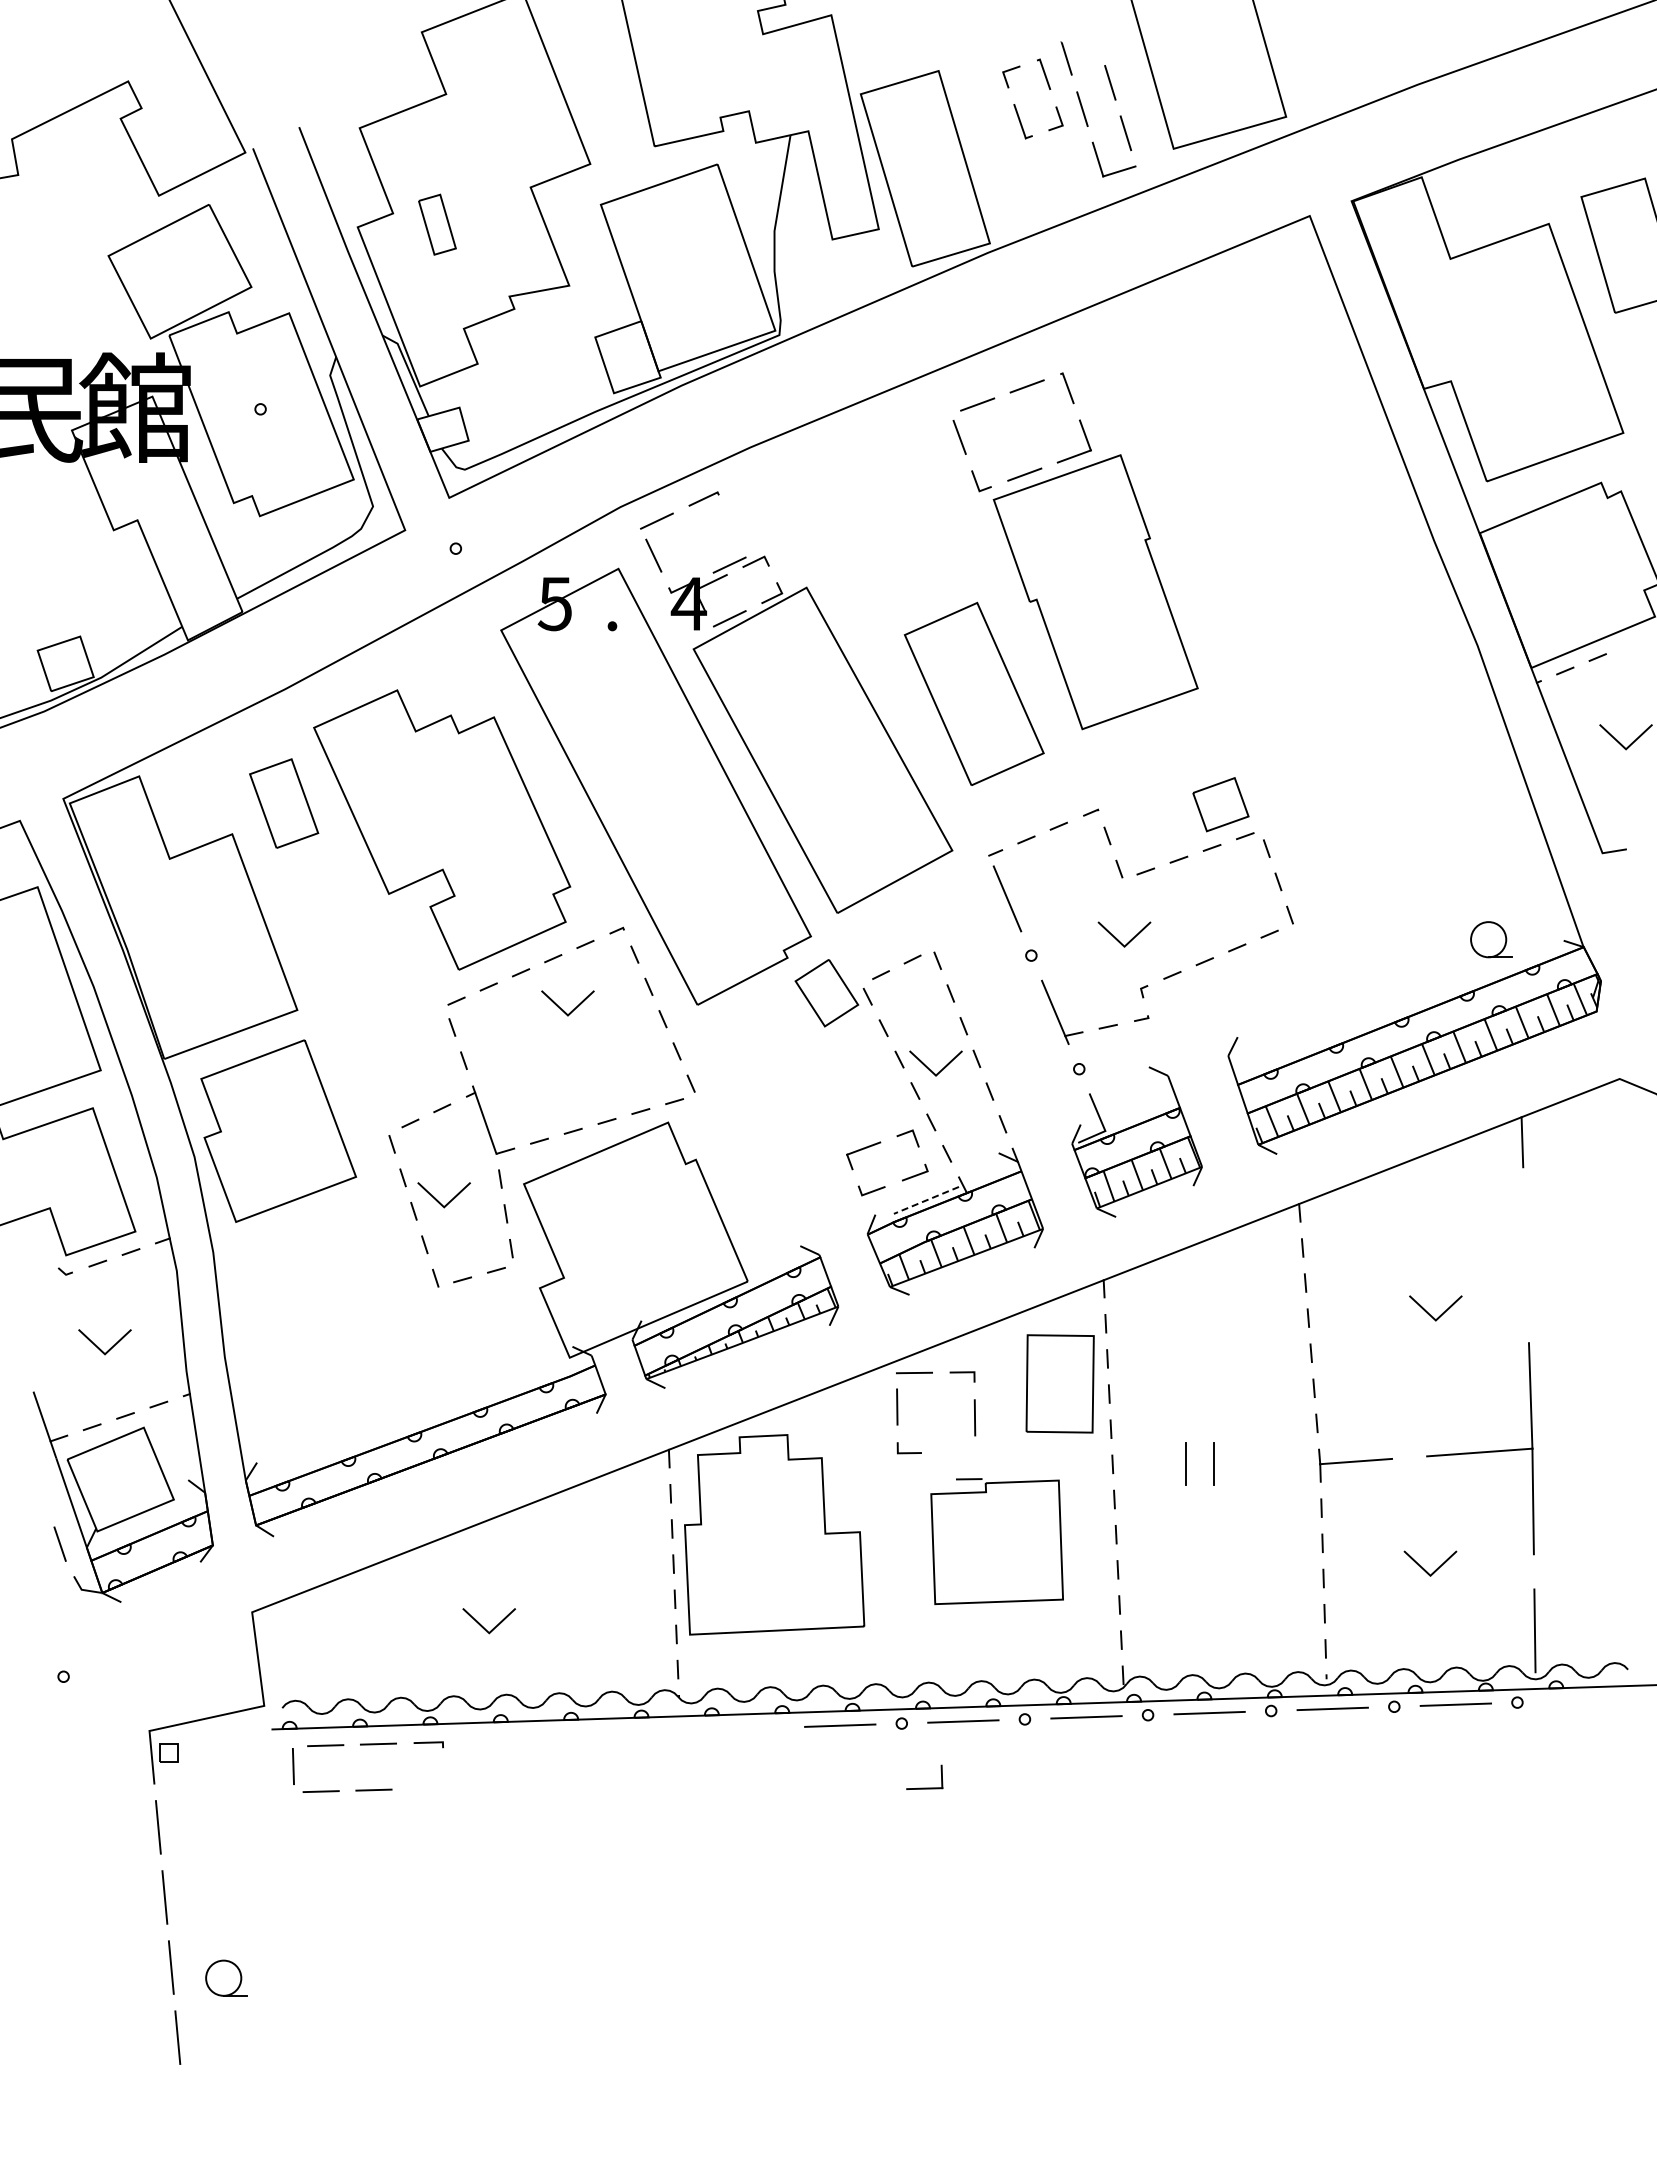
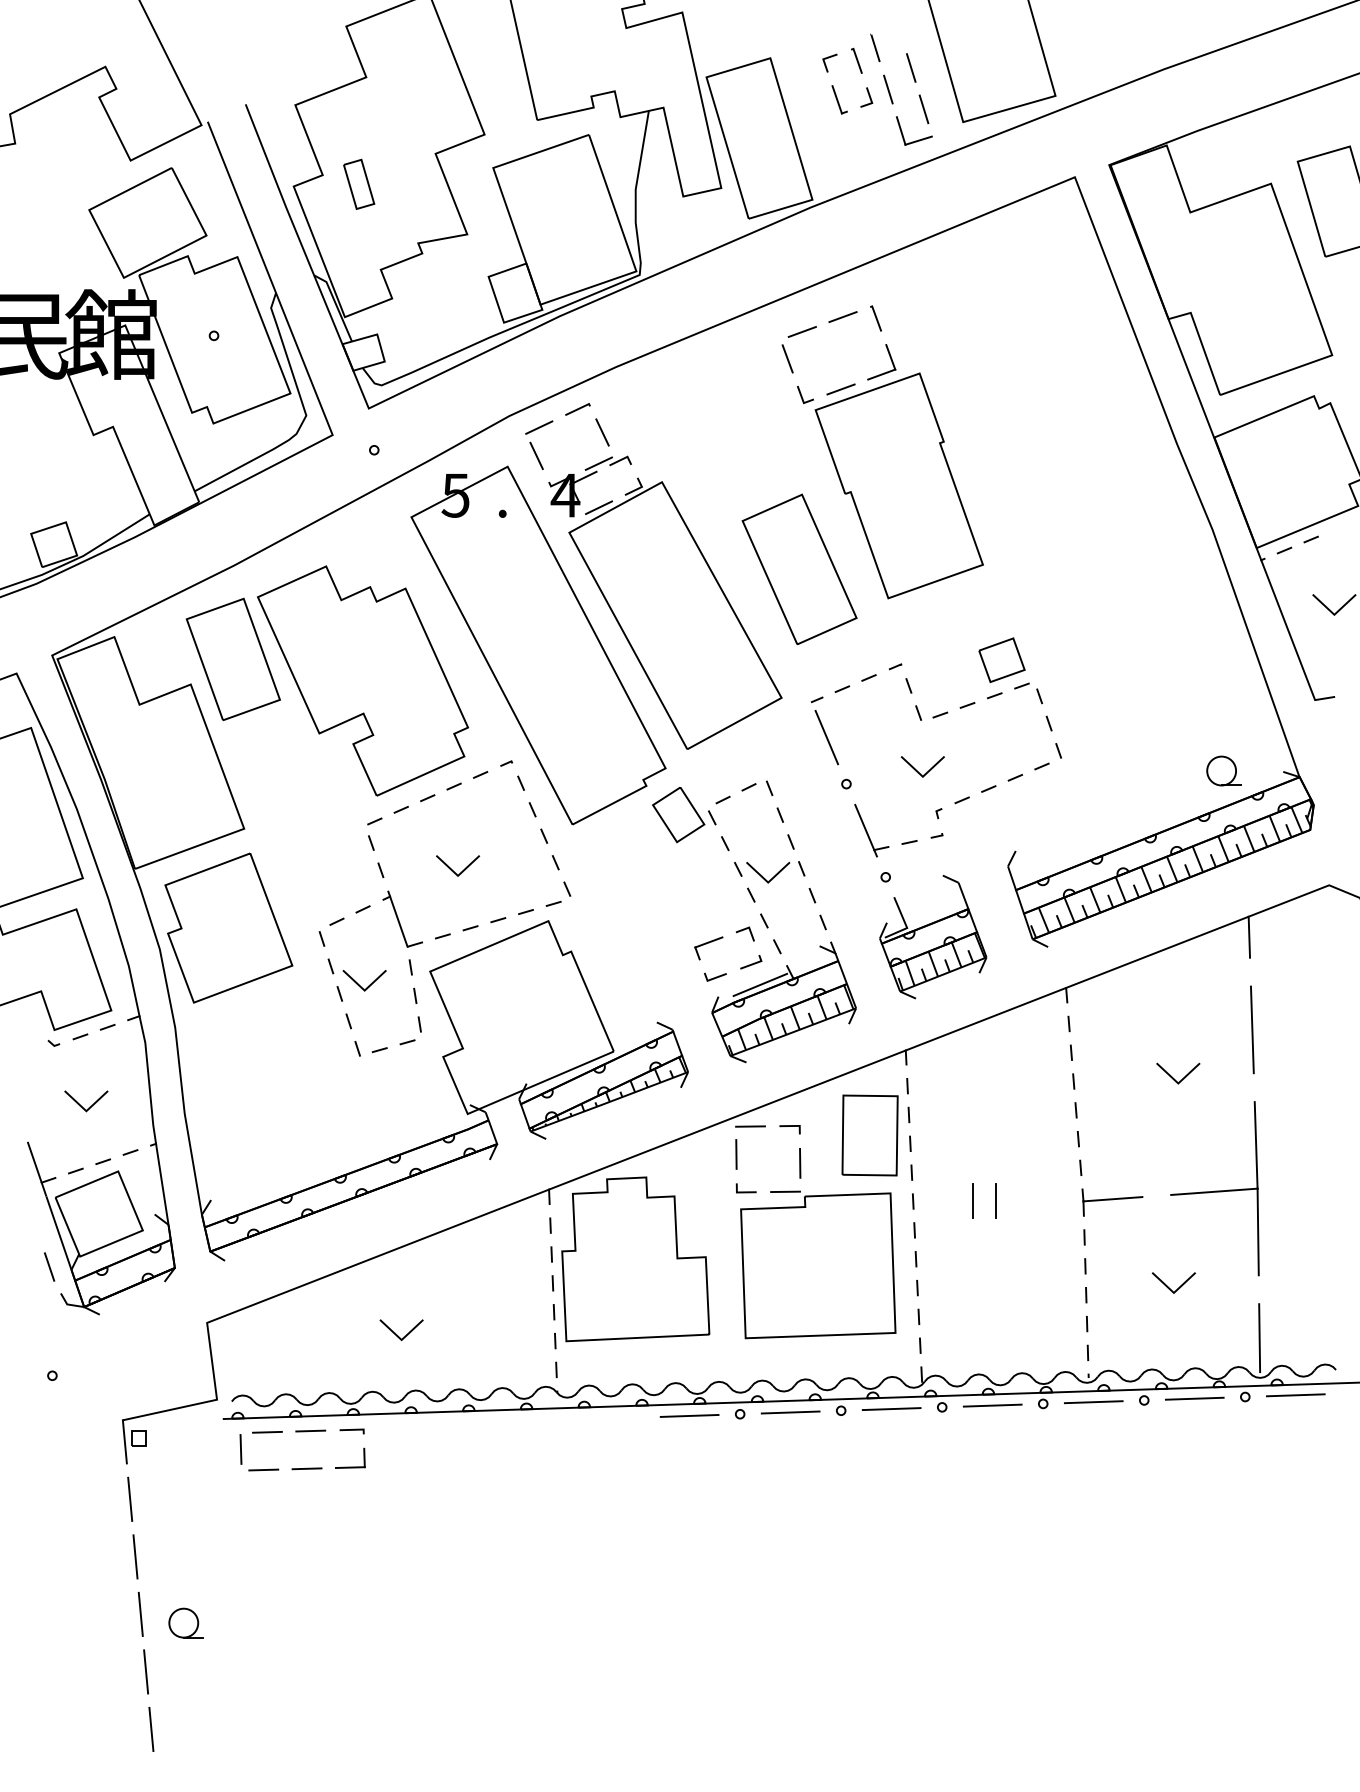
line: (733, 527) -> (602, 432), added
part: (283, 803) -> (232, 659), size x1.67
line: (563, 1009) -> (454, 870), moved
line: (925, 1200) -> (759, 985), dashed -> solid
line: (1525, 1254) -> (1251, 1029), added
part: (997, 1541) -> (818, 1264), size x1.43
line: (1578, 1700) -> (1295, 1395), added
part: (924, 1787) -> (350, 1466), moved
line: (183, 2107) -> (150, 1729), added

